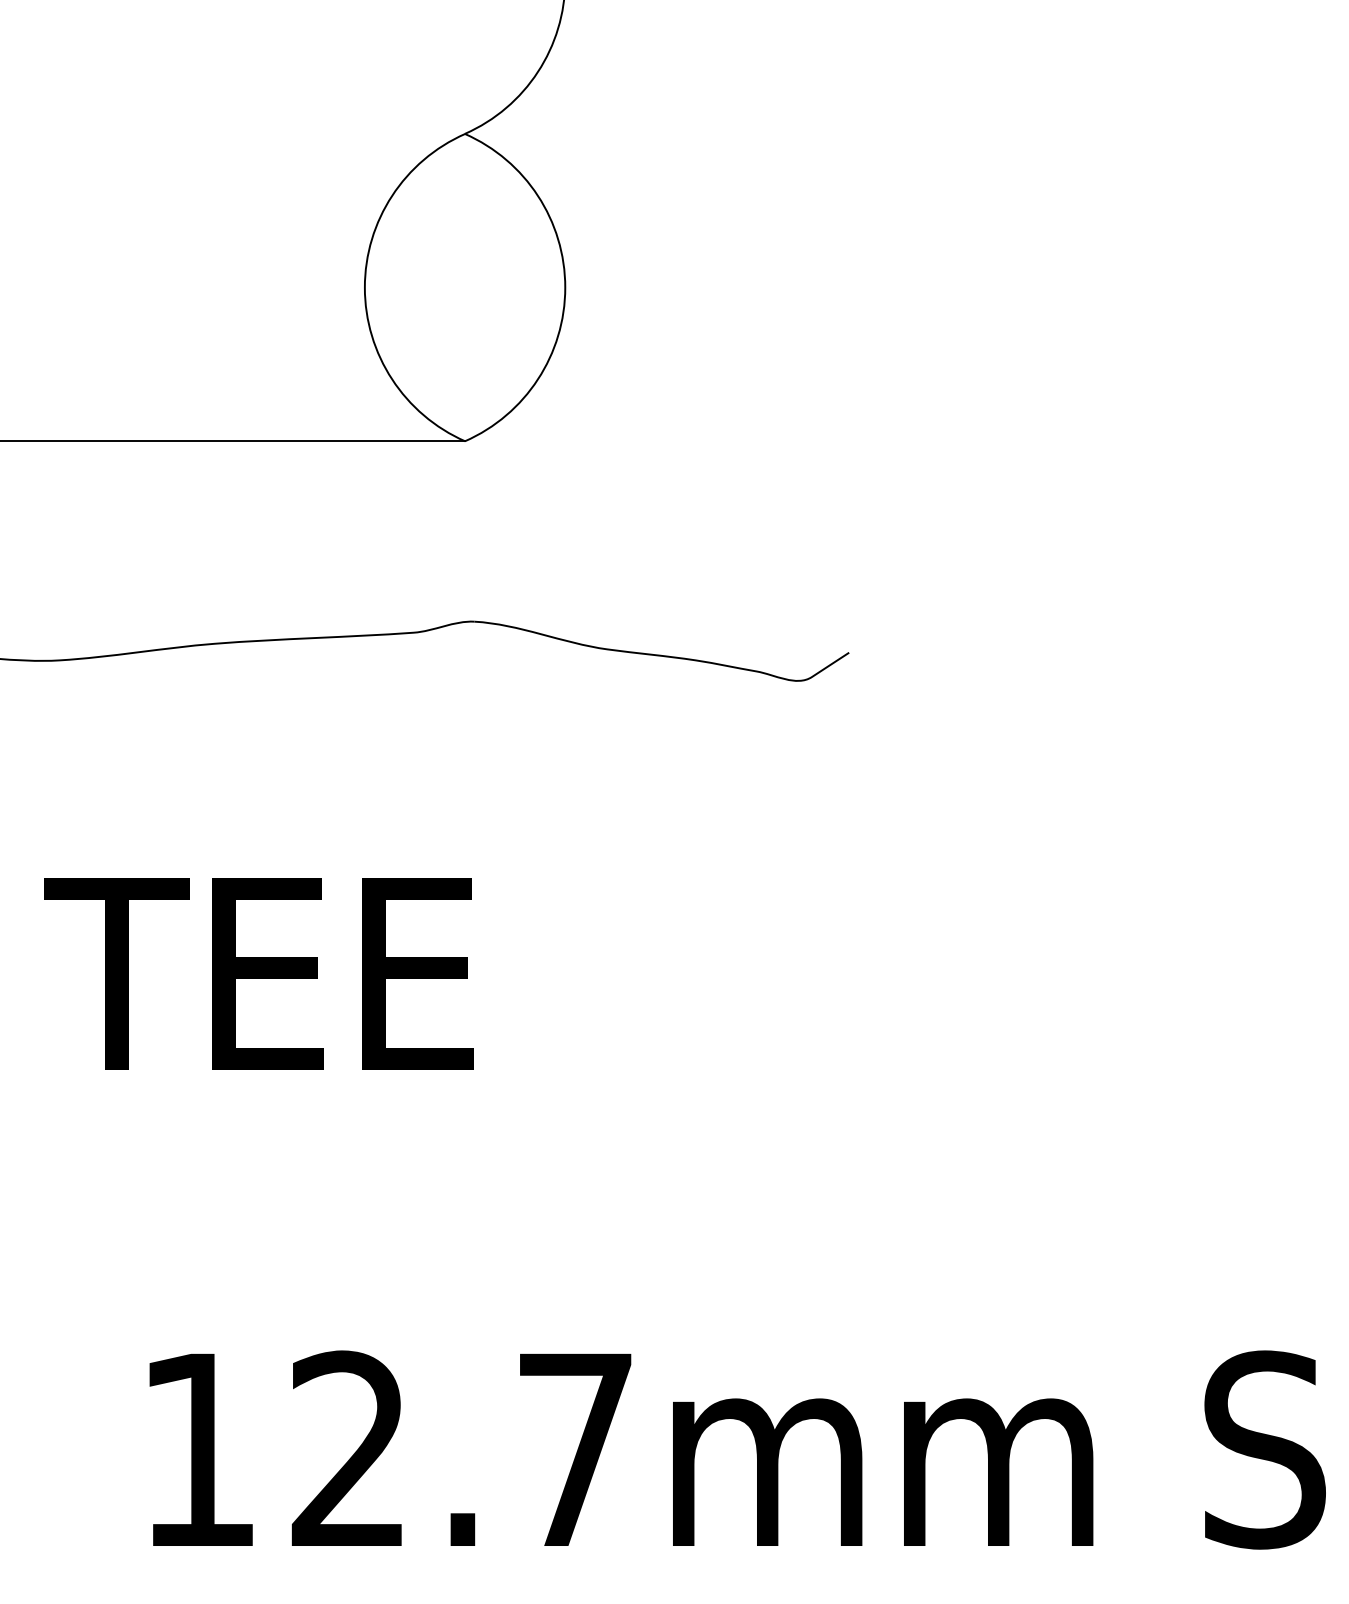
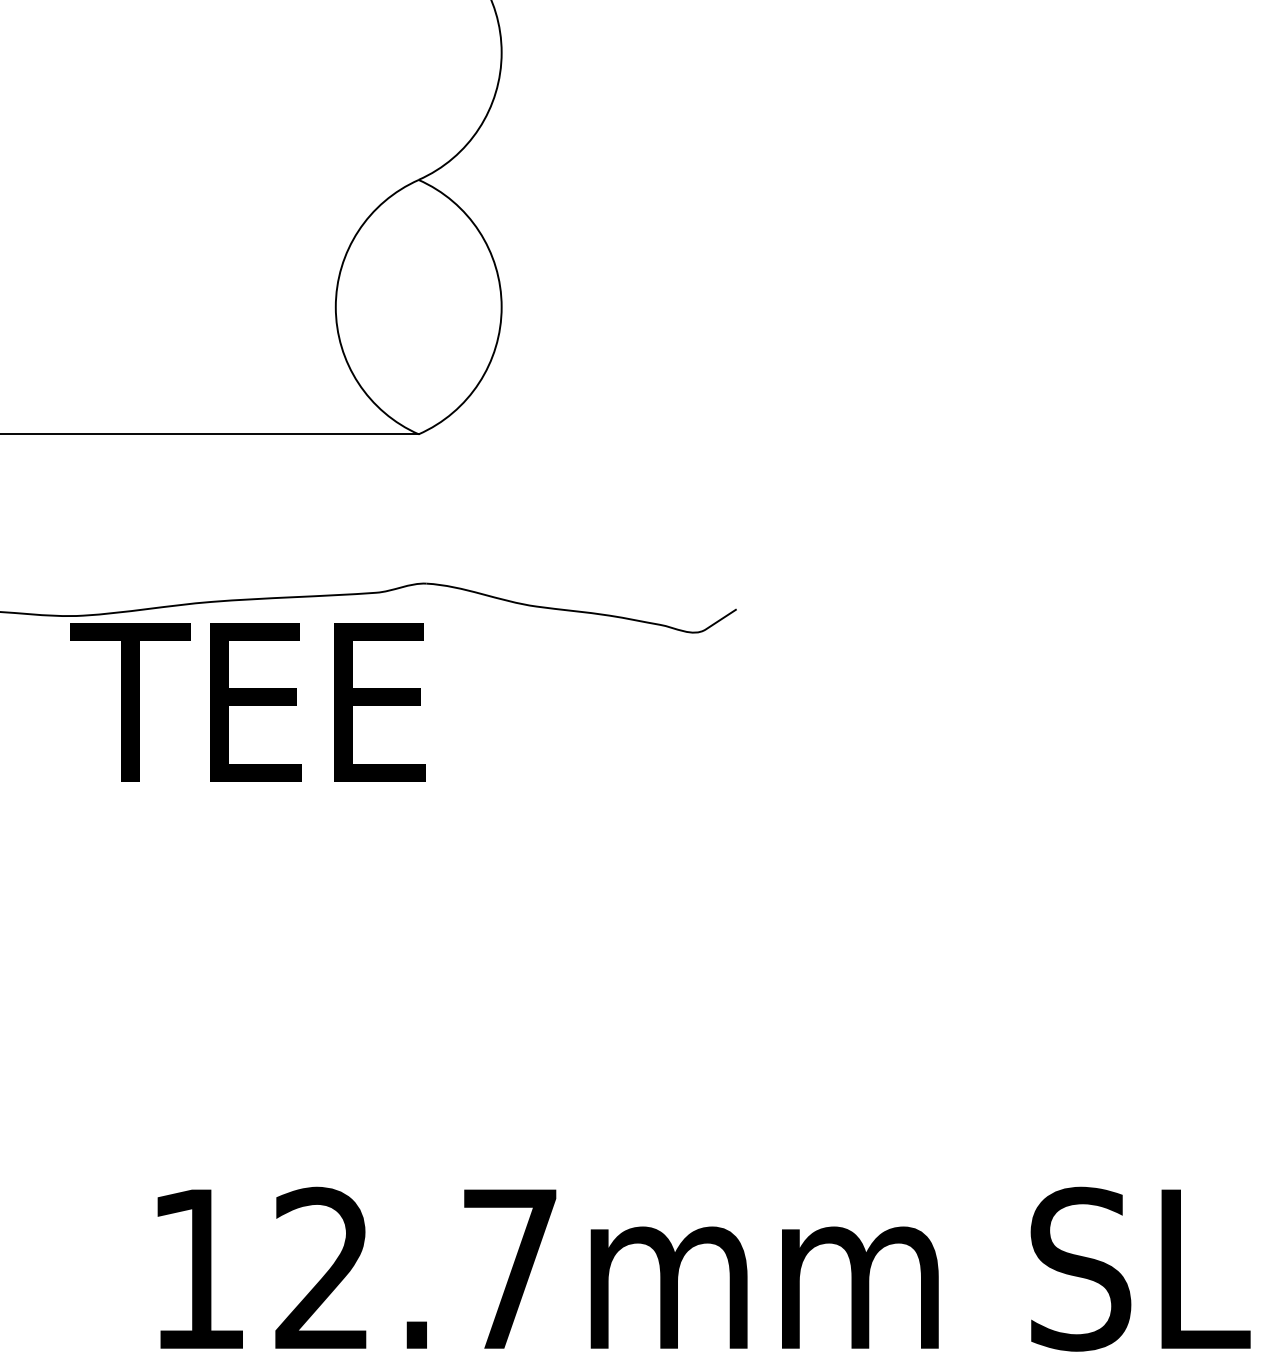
text: (258, 974) -> (247, 702), moved

